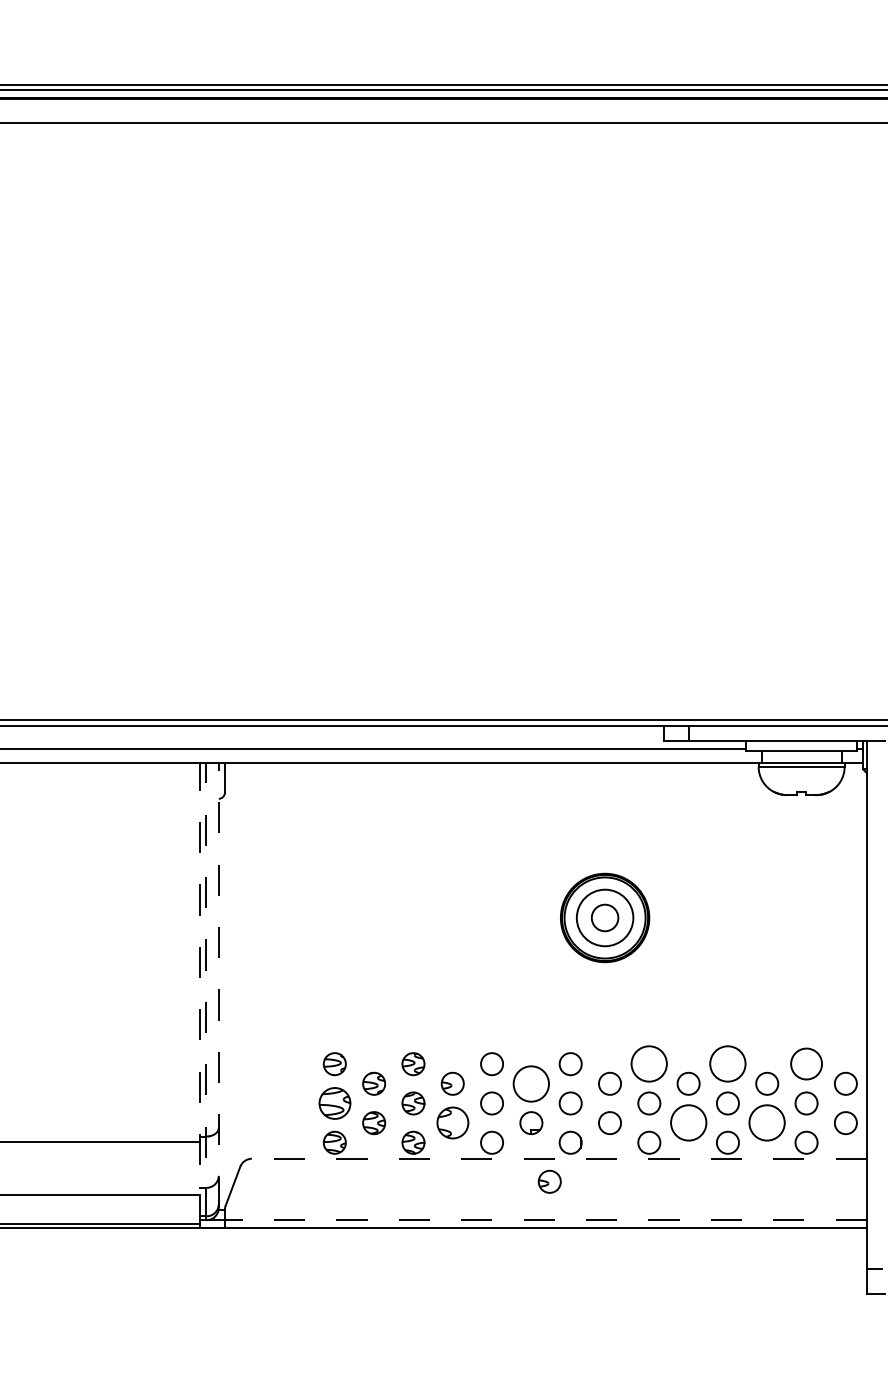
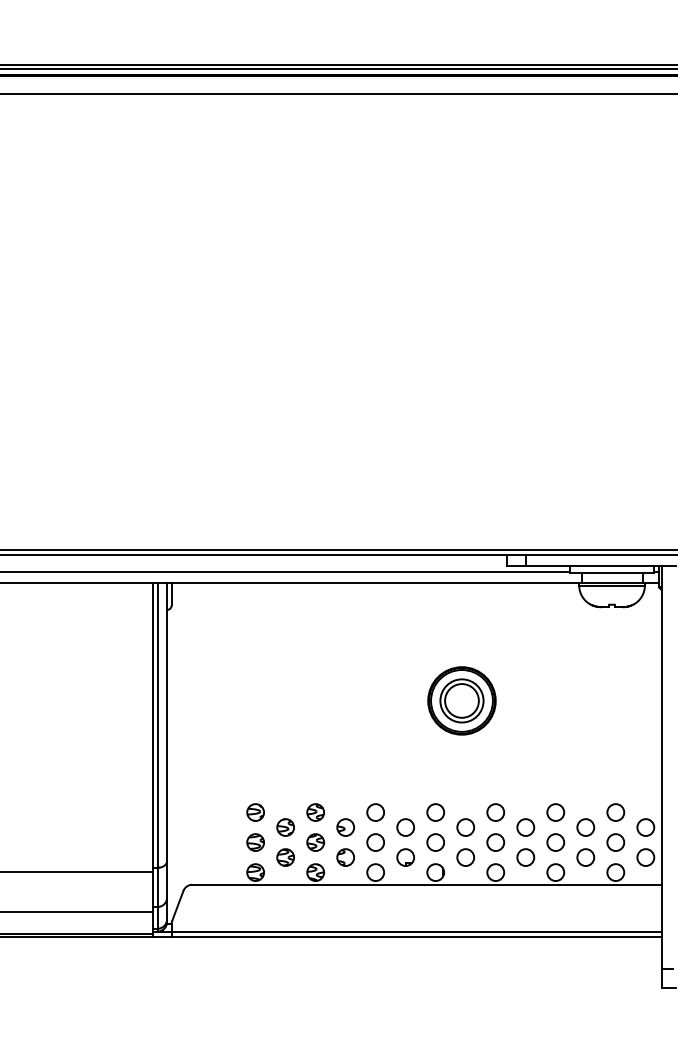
circle: (604, 917) -> (461, 700), size x1.67
line: (218, 985) -> (166, 752), dashed -> solid
line: (206, 991) -> (157, 757), dashed -> solid
line: (200, 994) -> (153, 759), dashed -> solid
circle: (649, 1064) -> (495, 812), size x0.62
circle: (727, 1064) -> (555, 812), size x0.62
circle: (806, 1064) -> (615, 812), size x0.71
circle: (531, 1083) -> (405, 827), size x0.62
part: (334, 1103) -> (255, 842), size x0.71
part: (452, 1123) -> (345, 857), size x0.71
circle: (688, 1123) -> (525, 857), size x0.62
circle: (767, 1123) -> (585, 857), size x0.62
line: (558, 1158) -> (426, 884), dashed -> solid
part: (549, 1181) -> (419, 902), removed
line: (545, 1220) -> (416, 931), dashed -> solid

